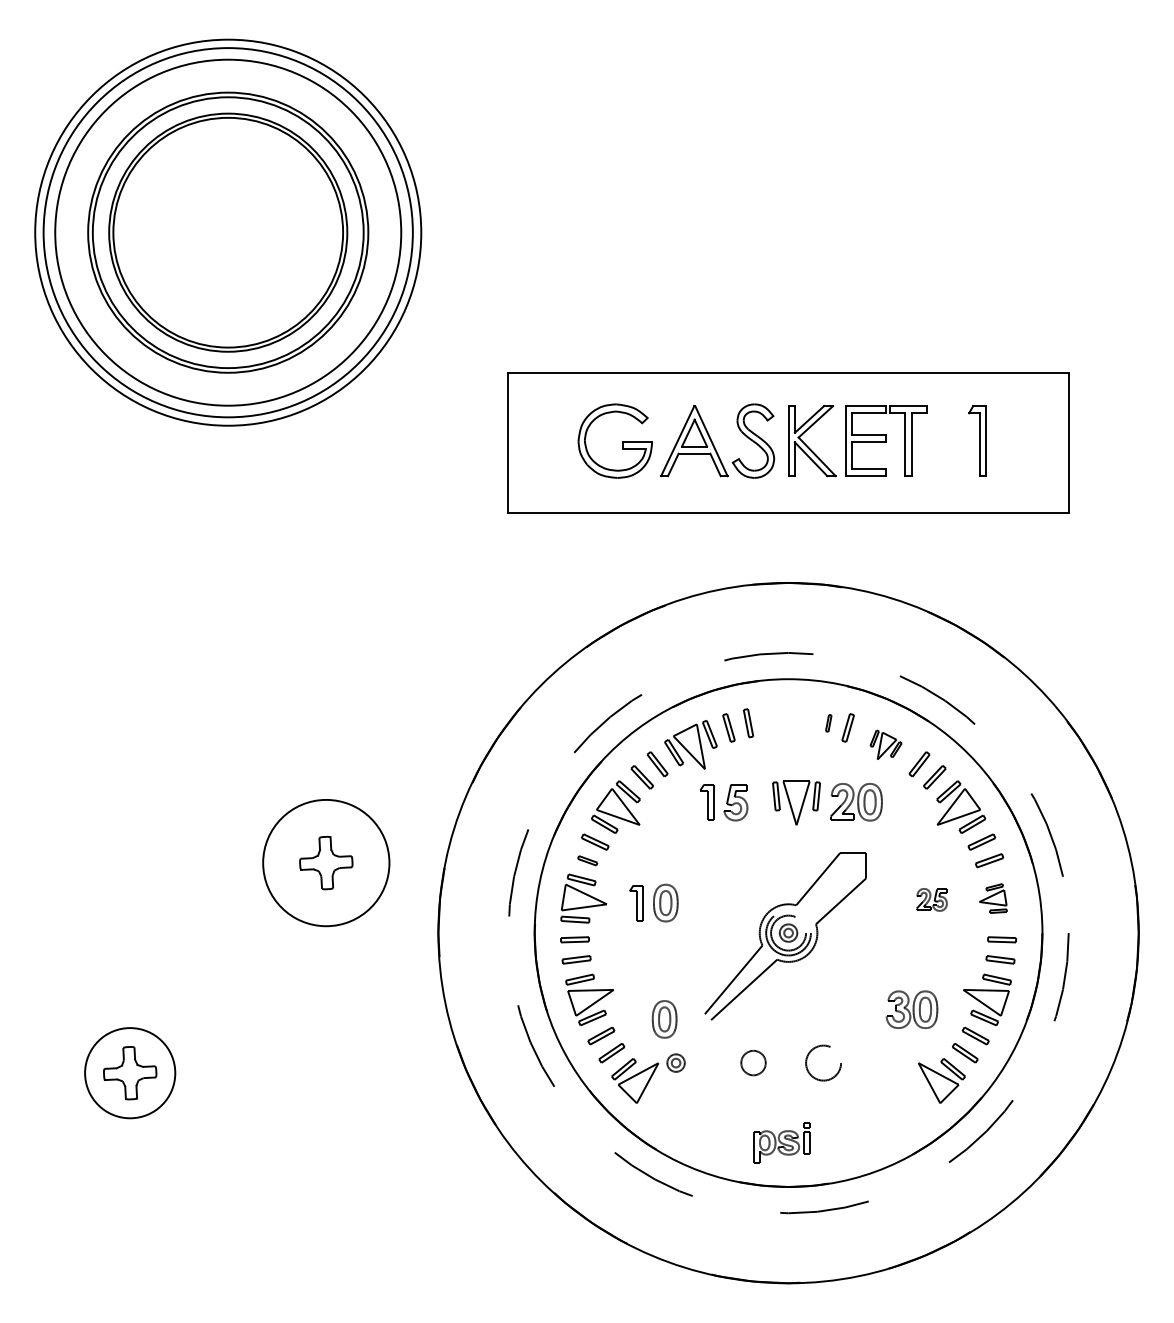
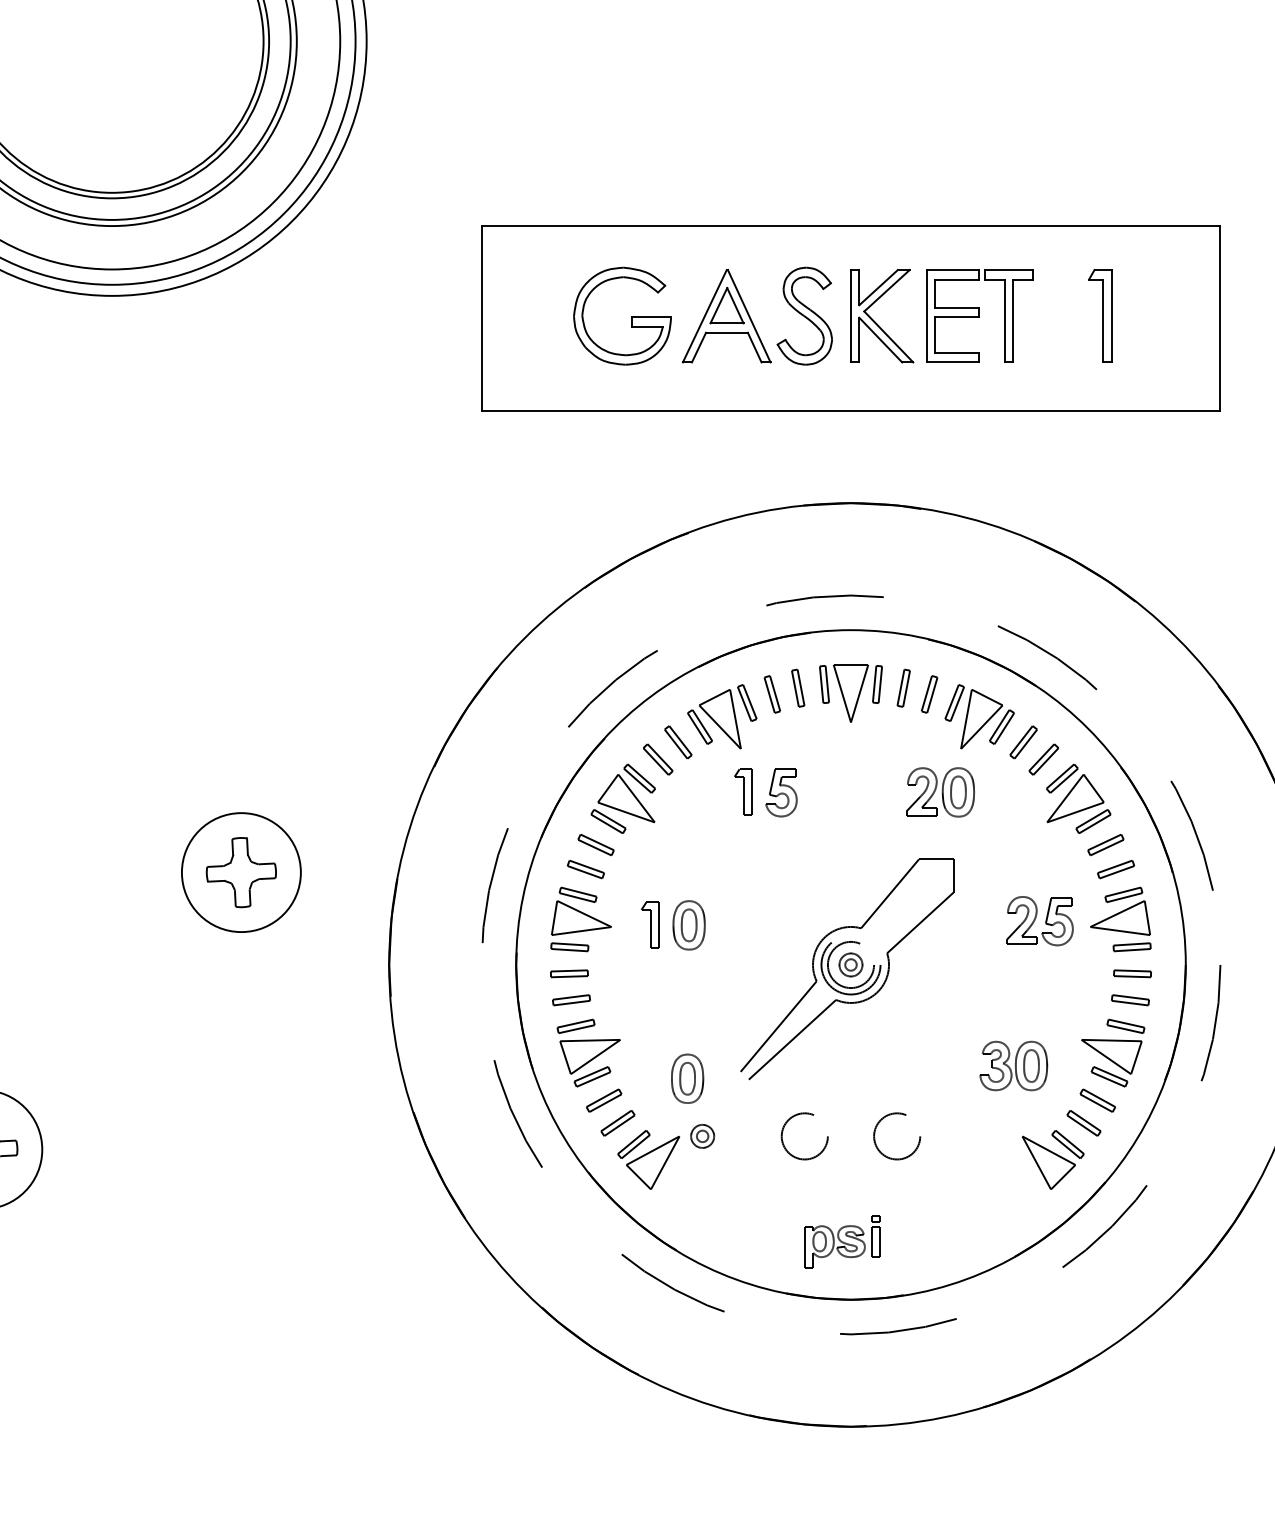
part: (828, 723) -> (903, 688), size x1.67
part: (885, 744) -> (978, 716), size x1.67
part: (796, 802) -> (850, 692), moved
part: (587, 860) -> (585, 869), size x1.43
circle: (326, 862) -> (241, 871), size x0.71
part: (993, 898) -> (1121, 919), size x1.67
part: (931, 899) -> (1039, 920), size x1.67
circle: (753, 1062) -> (804, 1135), size x1.43

